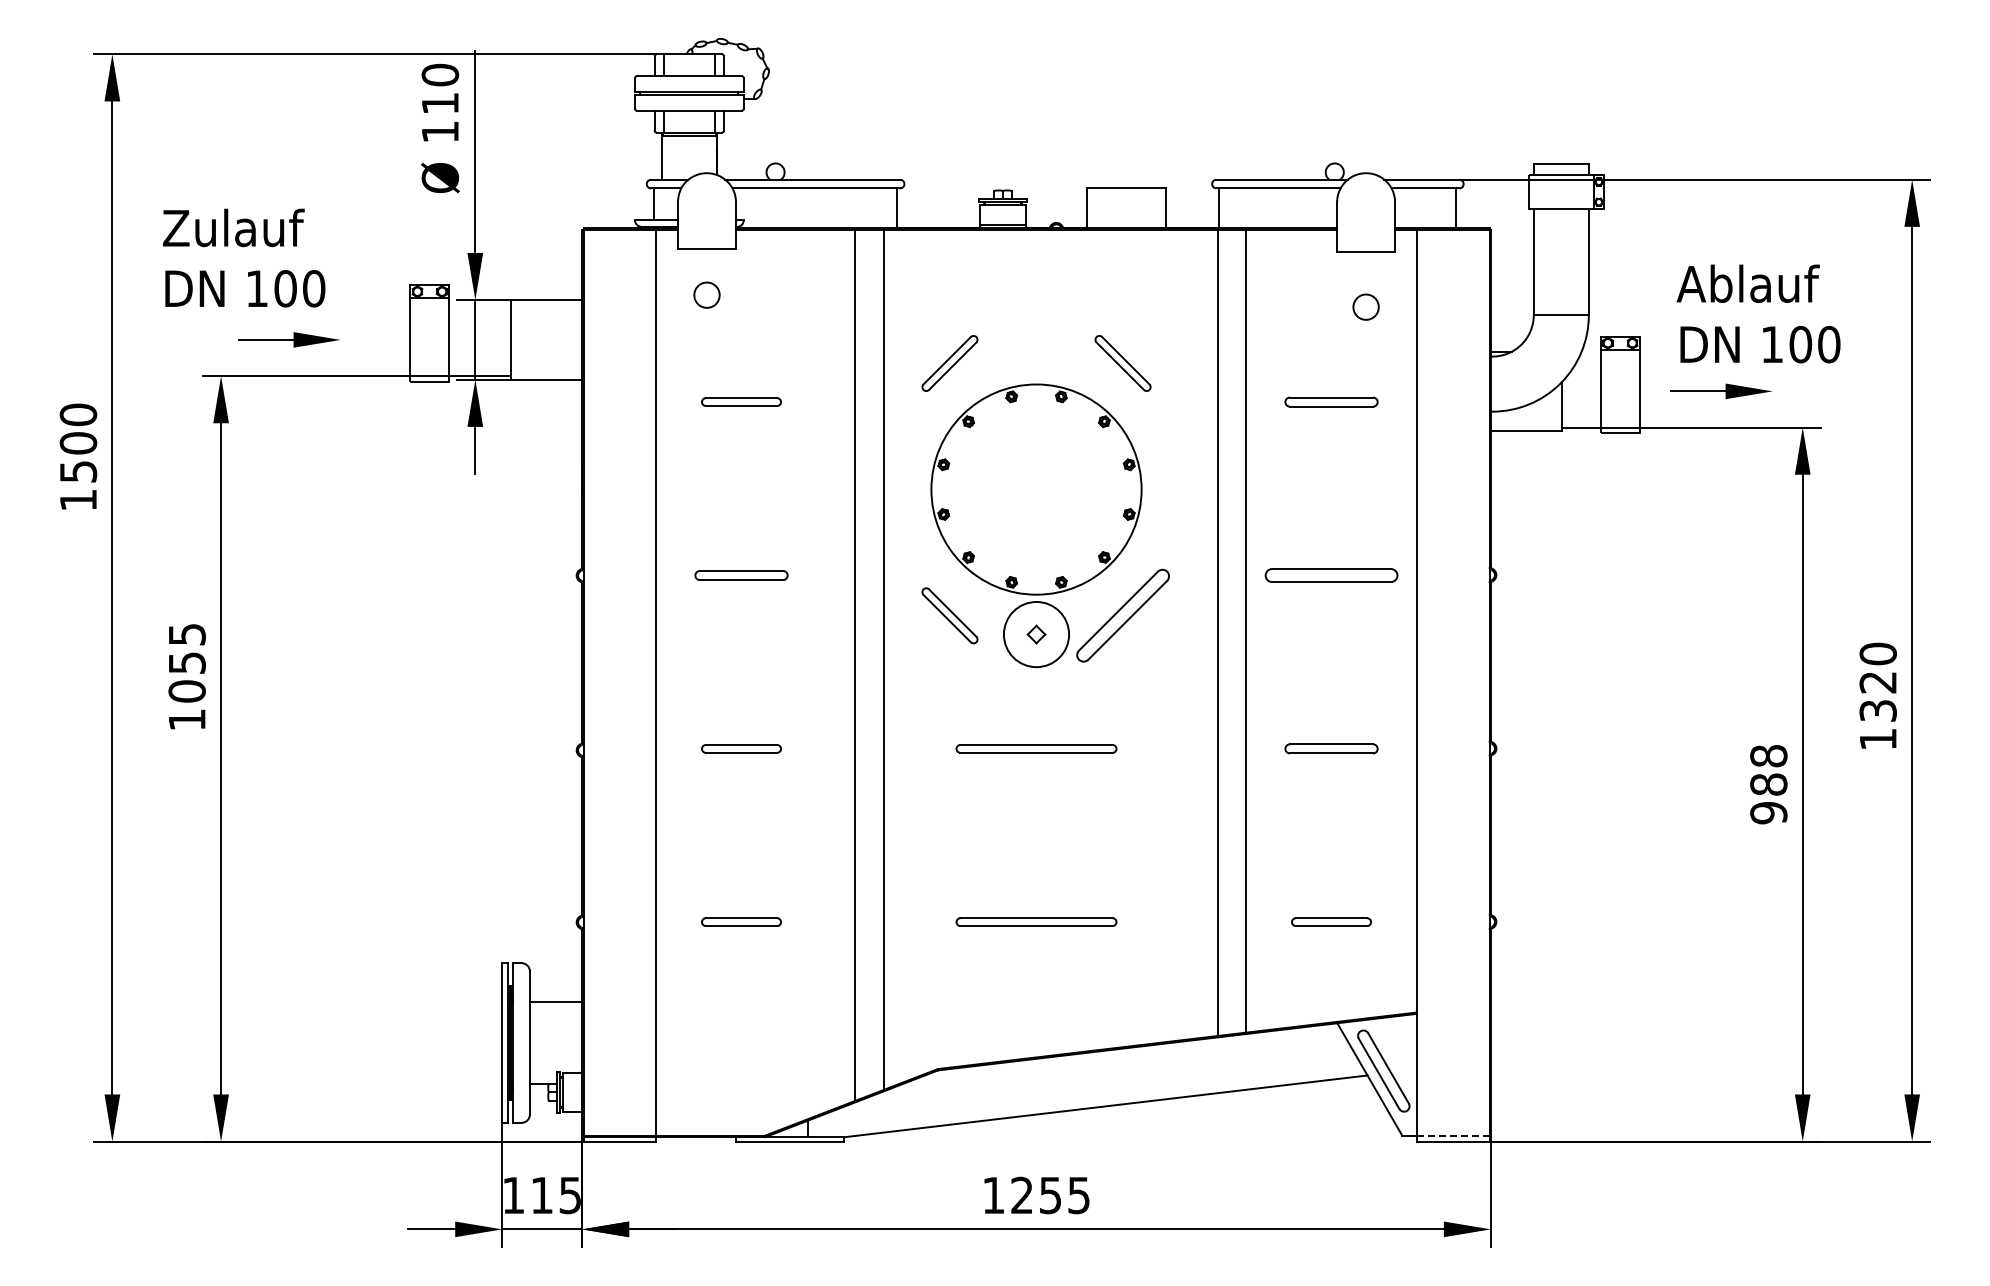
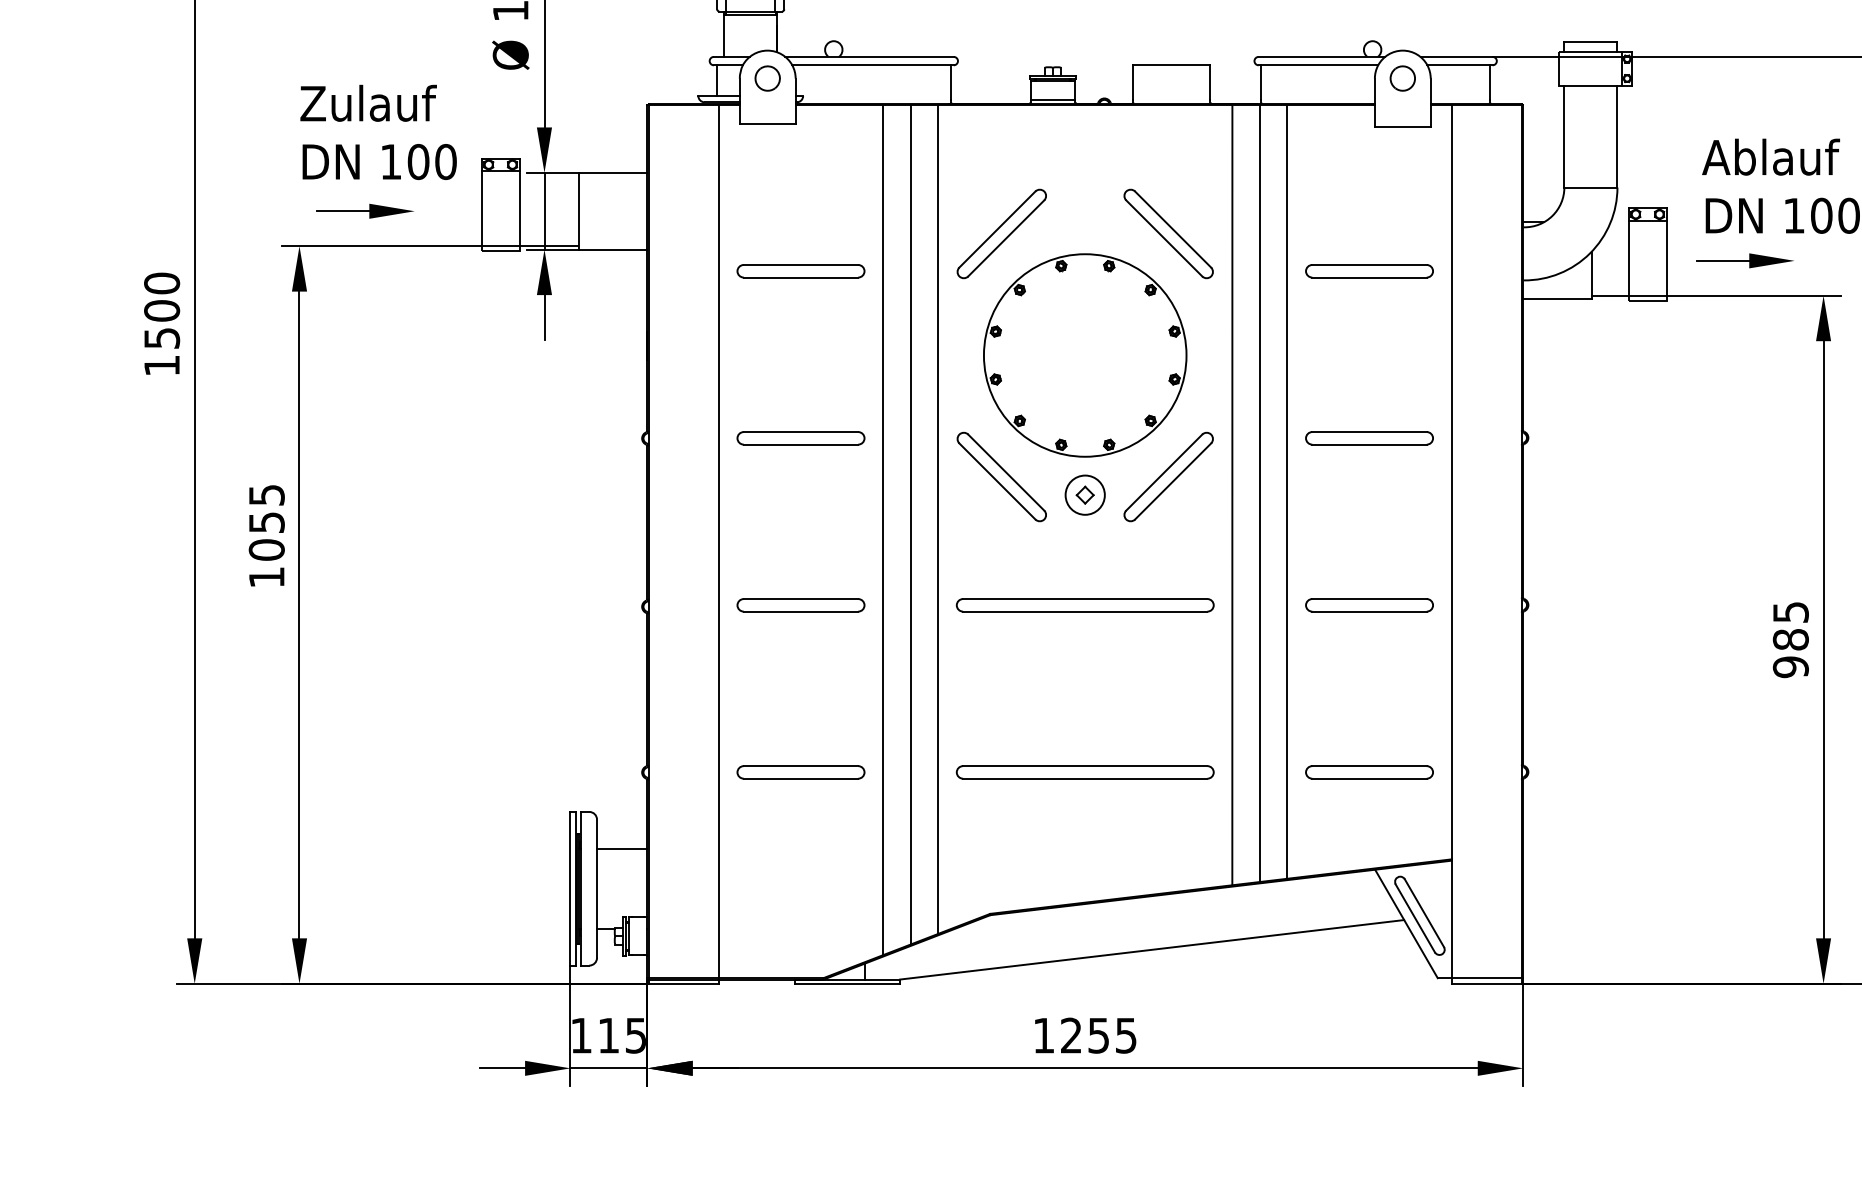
text: (244, 257) -> (378, 131), moved
part: (706, 294) -> (767, 77), moved
part: (1365, 306) -> (1402, 77), moved
part: (949, 363) -> (1001, 233), size x1.67
part: (1122, 363) -> (1168, 233), size x1.67
part: (741, 401) -> (800, 270), size x1.67
part: (1331, 401) -> (1369, 270), size x1.43
part: (741, 575) -> (800, 438), size x1.43
part: (949, 615) -> (1001, 476), size x1.67
circle: (1036, 634) -> (1085, 495), size x0.62
line: (1189, 634) -> (1232, 495), added
line: (826, 670) -> (882, 529), added
part: (741, 748) -> (800, 604), size x1.67
part: (1036, 748) -> (1085, 604), size x1.67
part: (1331, 748) -> (1369, 604), size x1.43
text: (1768, 756) -> (1790, 612), 988 -> 985
part: (741, 921) -> (800, 771), size x1.67
part: (1036, 921) -> (1085, 771), size x1.67
part: (1331, 921) -> (1369, 771), size x1.67
line: (1453, 1135) -> (1487, 977), dashed -> solid

